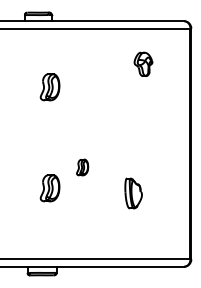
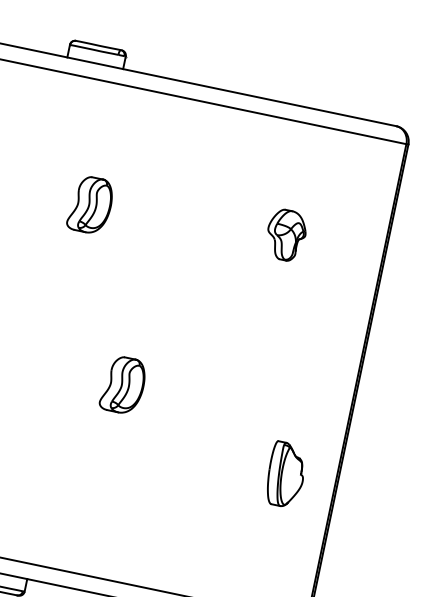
part: (143, 63) -> (286, 233), moved
part: (82, 167) -> (123, 384), size x1.67
part: (49, 188) -> (45, 414), removed
part: (133, 193) -> (285, 474), moved

